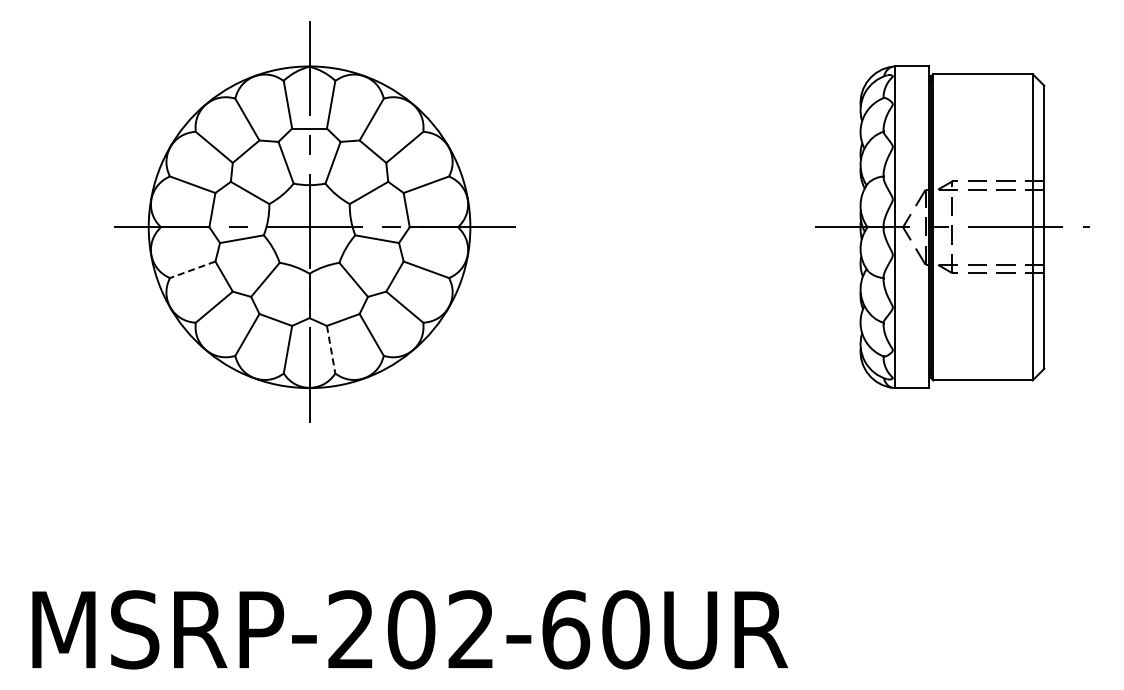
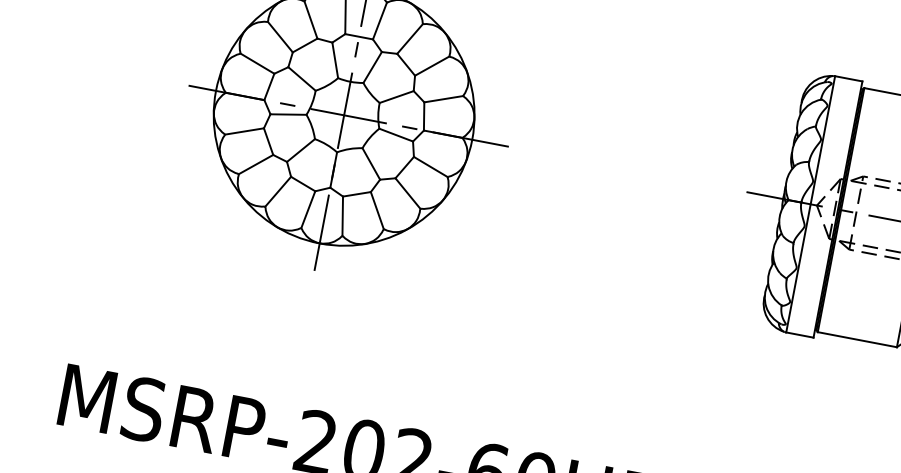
line: (192, 269) -> (244, 131), dashed -> solid
line: (331, 350) -> (342, 216), dashed -> solid

